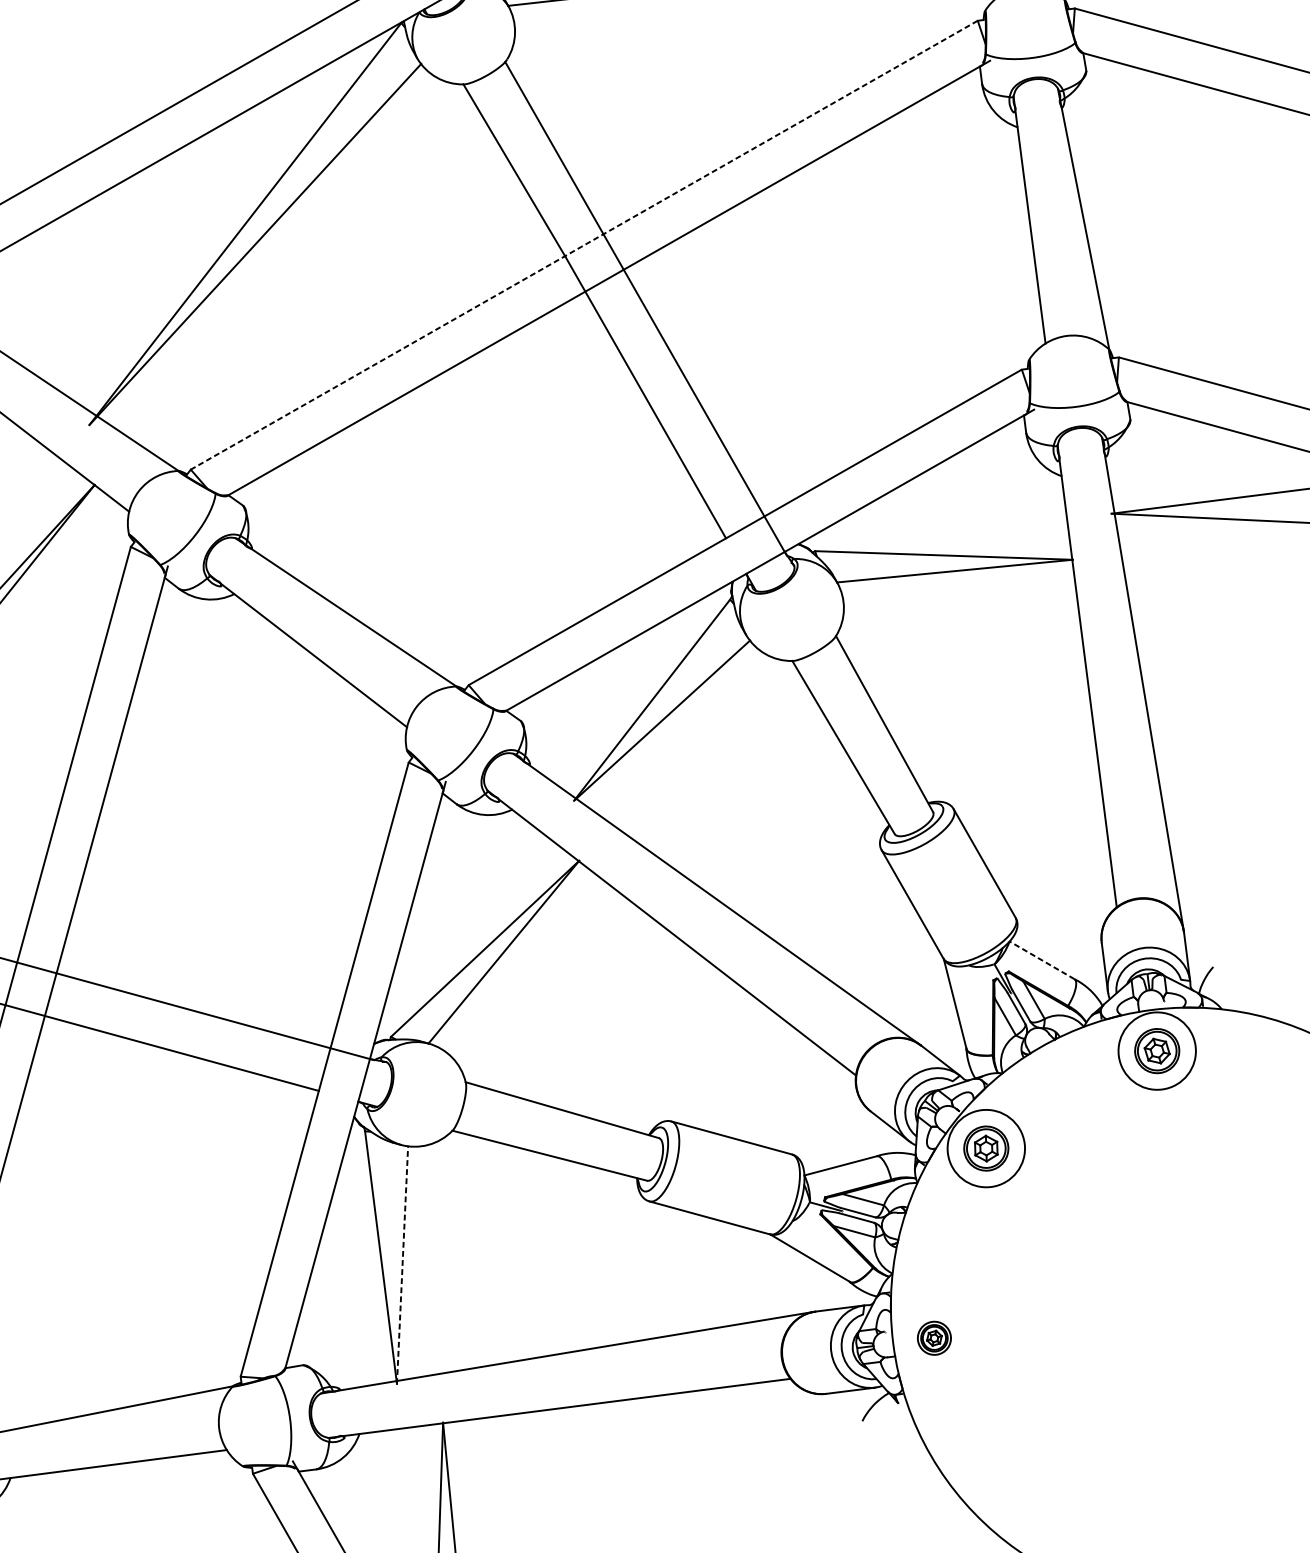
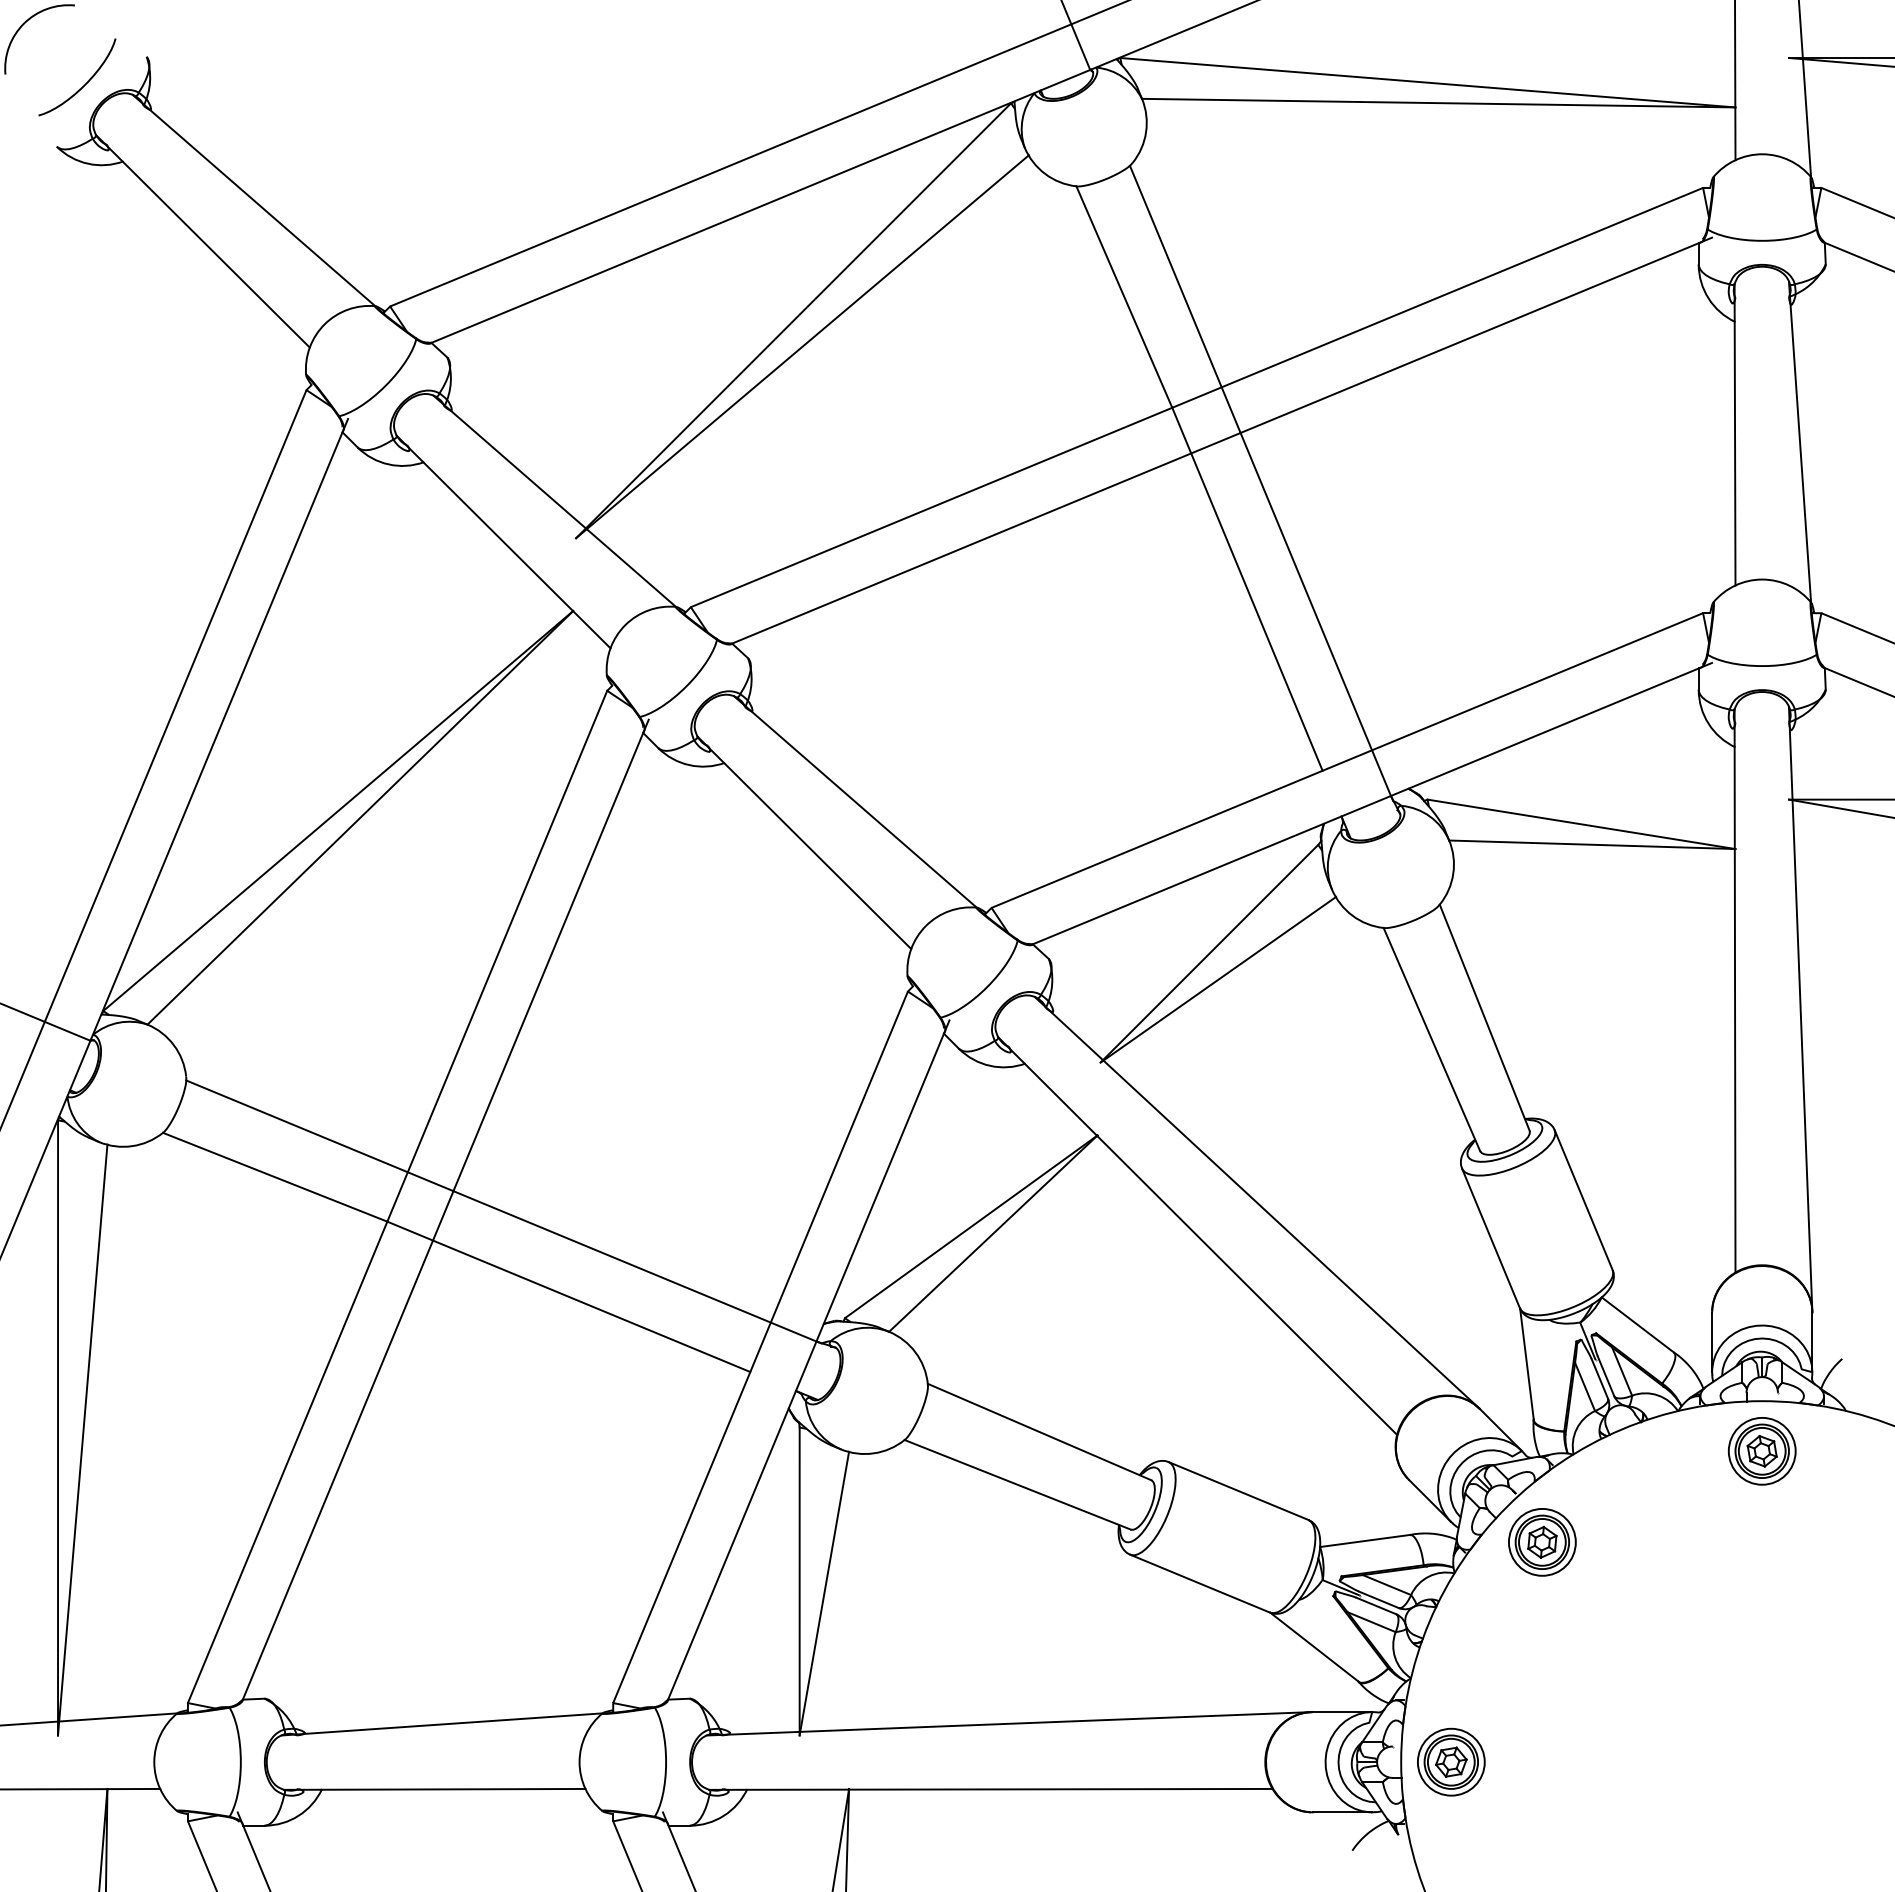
line: (583, 245) -> (1196, 397), dashed -> solid
line: (1041, 960) -> (1637, 1324), dashed -> solid
circle: (1156, 1050) -> (1761, 1450), size x0.71
circle: (985, 1147) -> (1541, 1541), size x0.71
line: (402, 1264) -> (824, 1593), dashed -> solid
part: (934, 1337) -> (1451, 1761), size x1.67

